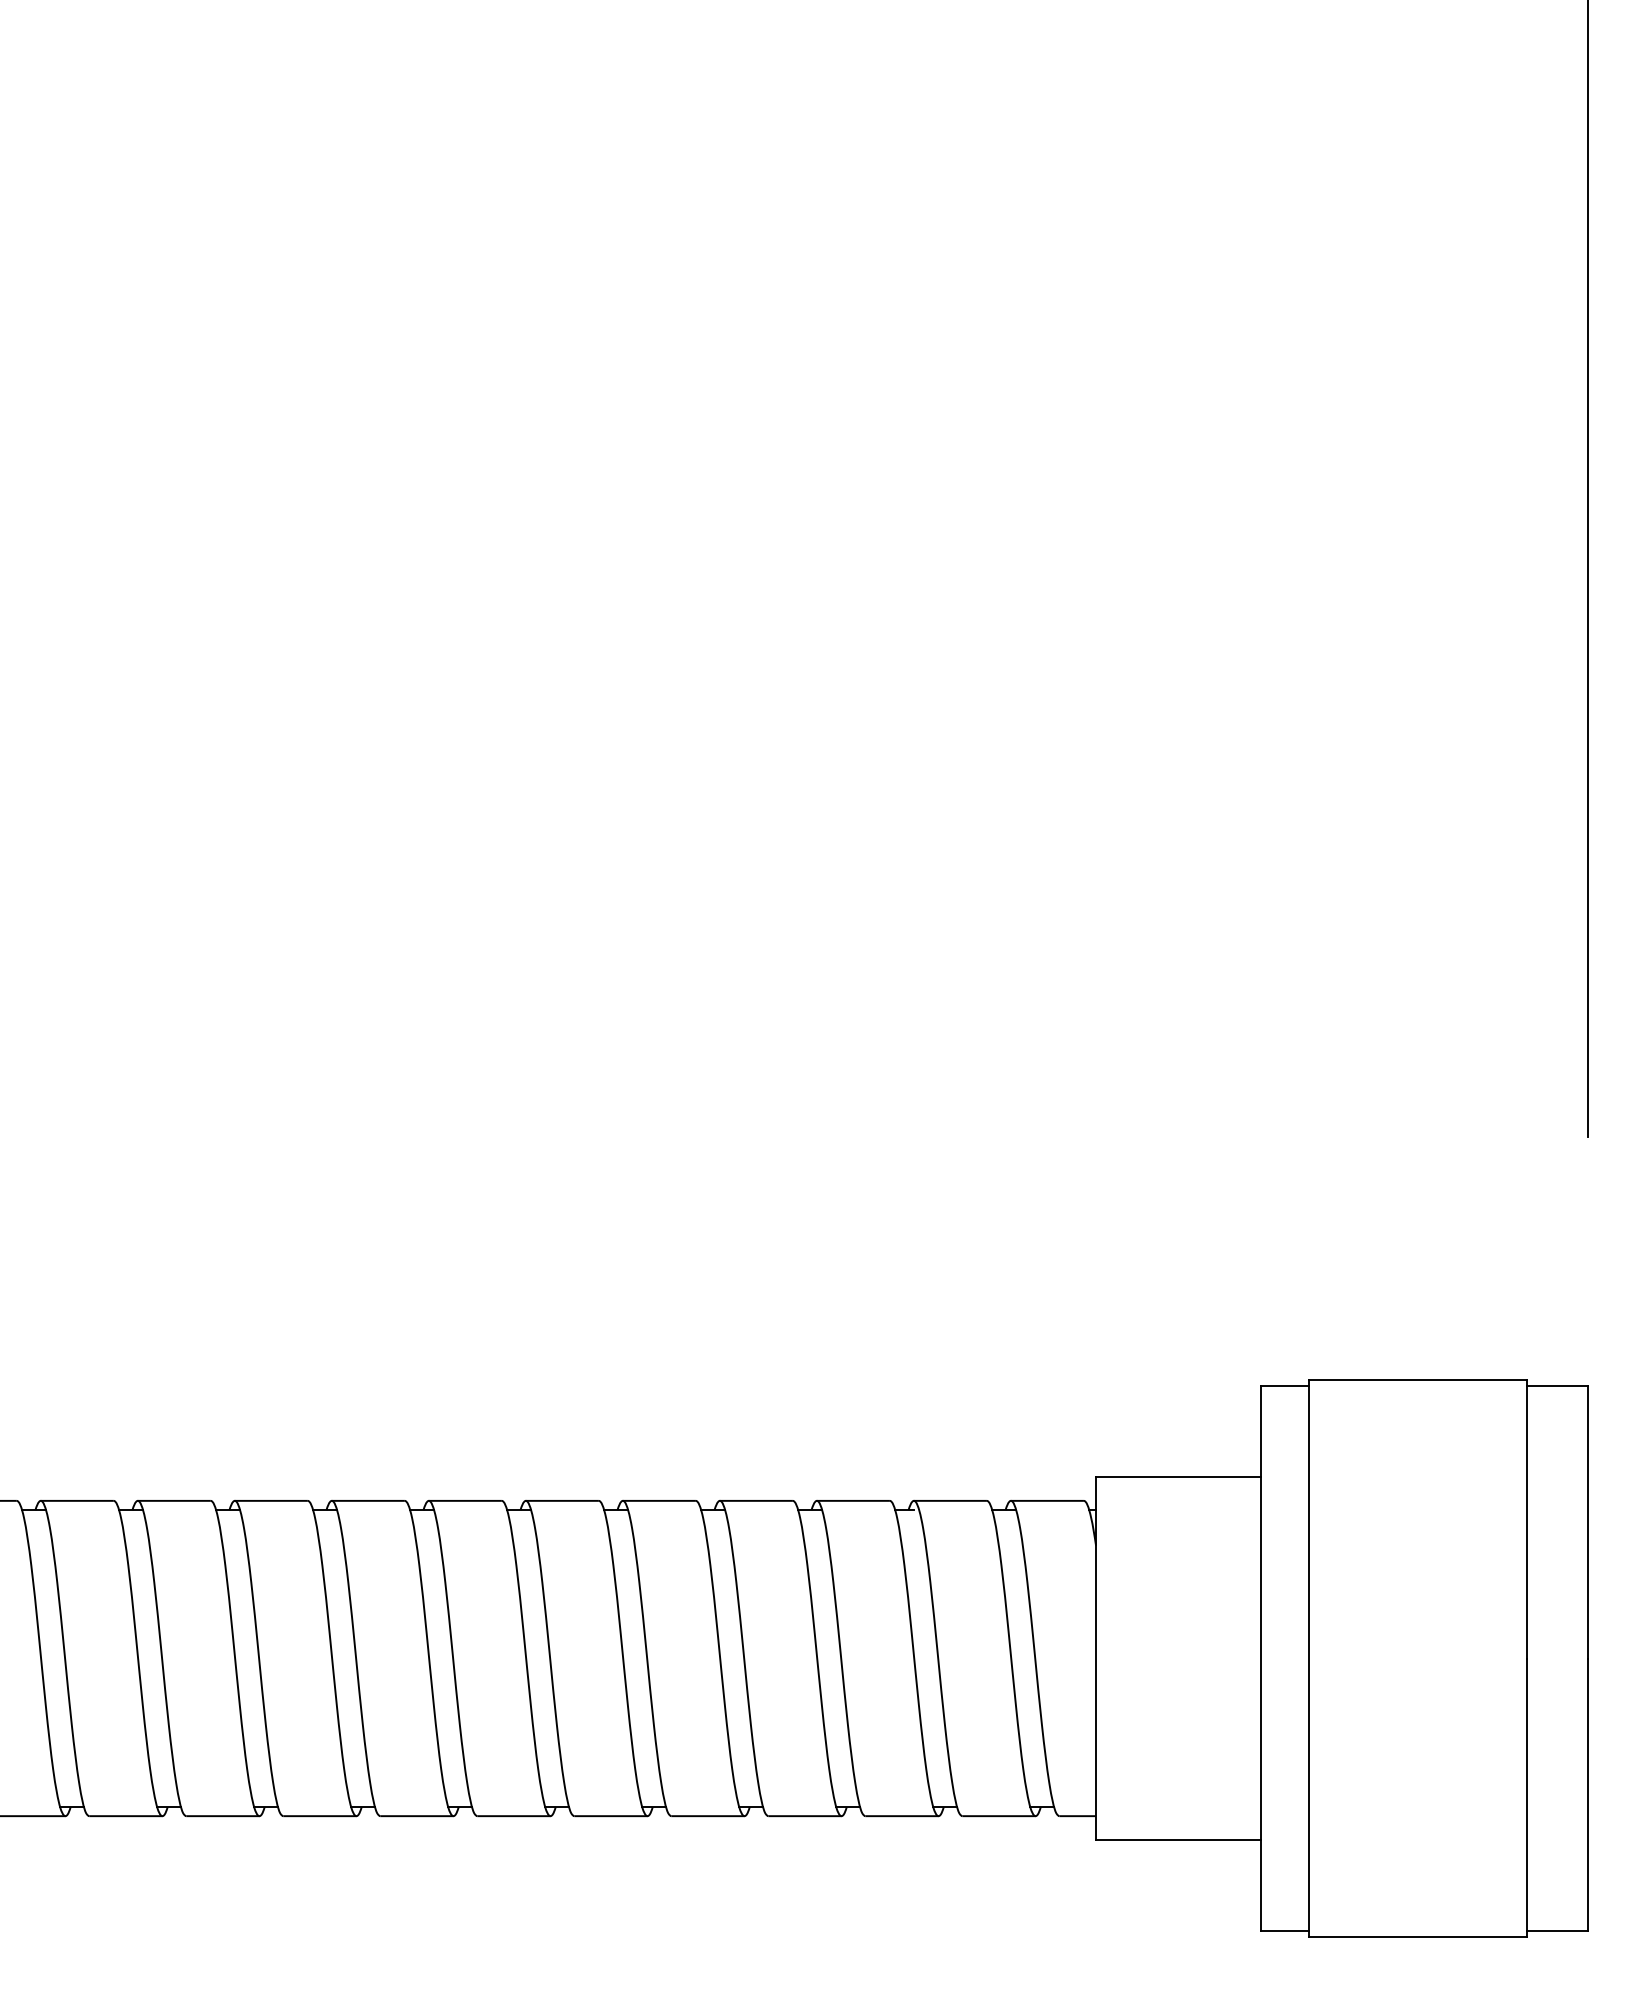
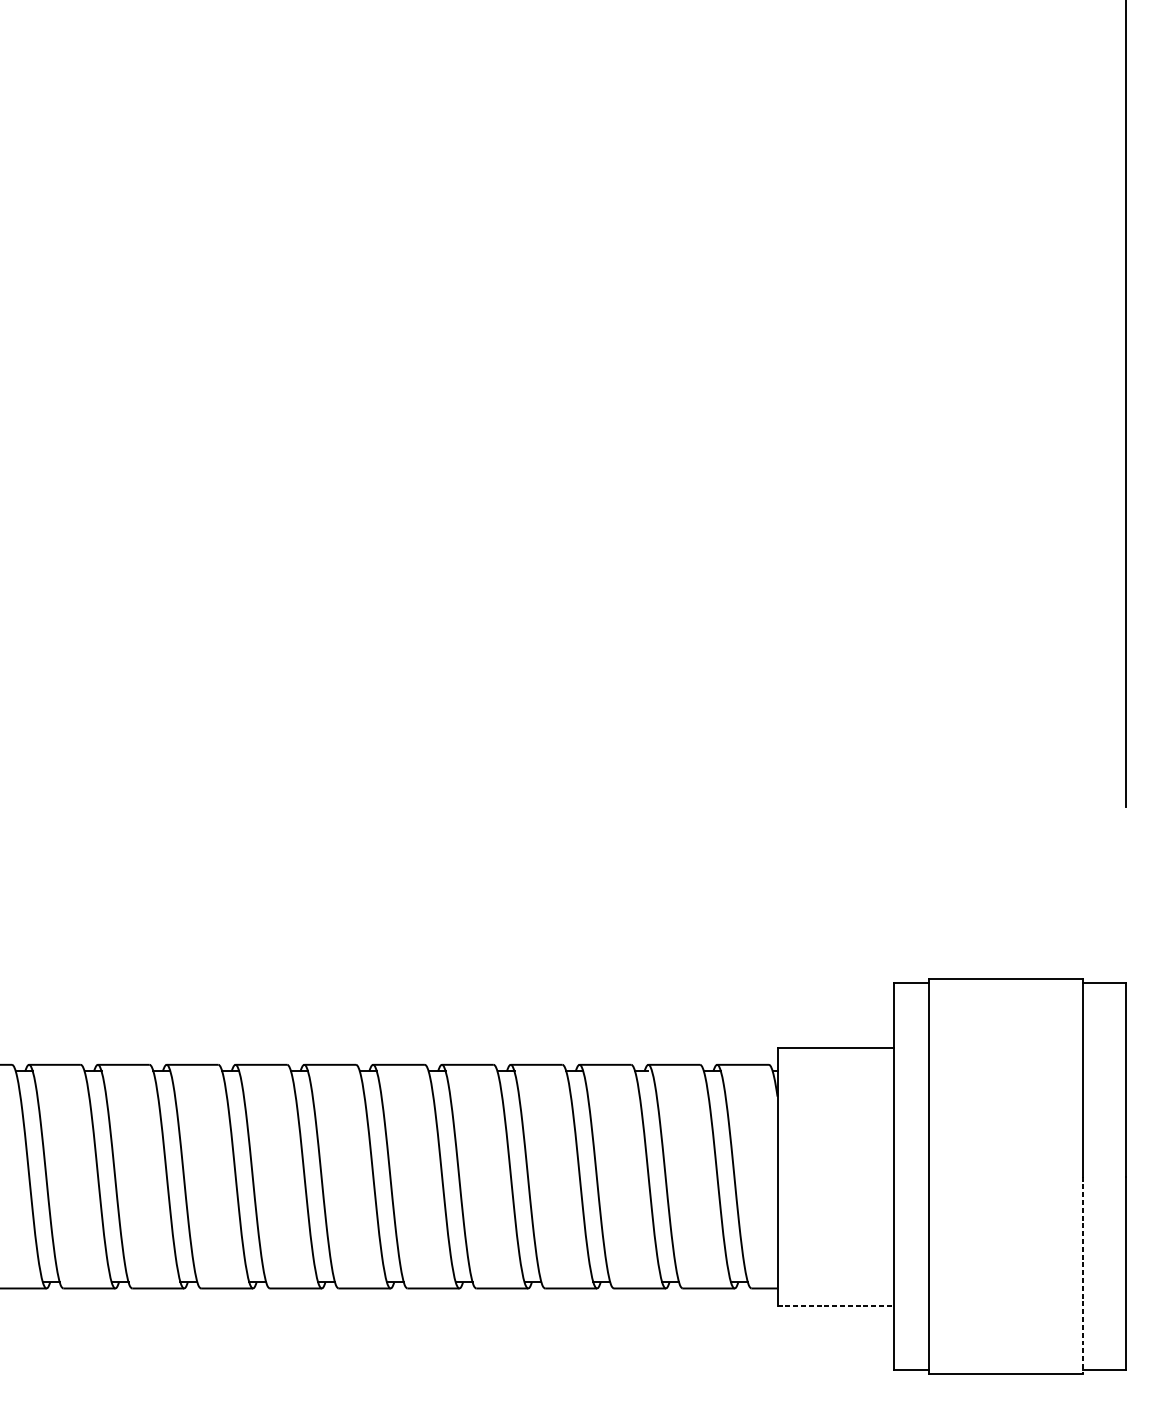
line: (1527, 1798) -> (1083, 1275), solid -> dashed
line: (1178, 1840) -> (836, 1305), solid -> dashed

